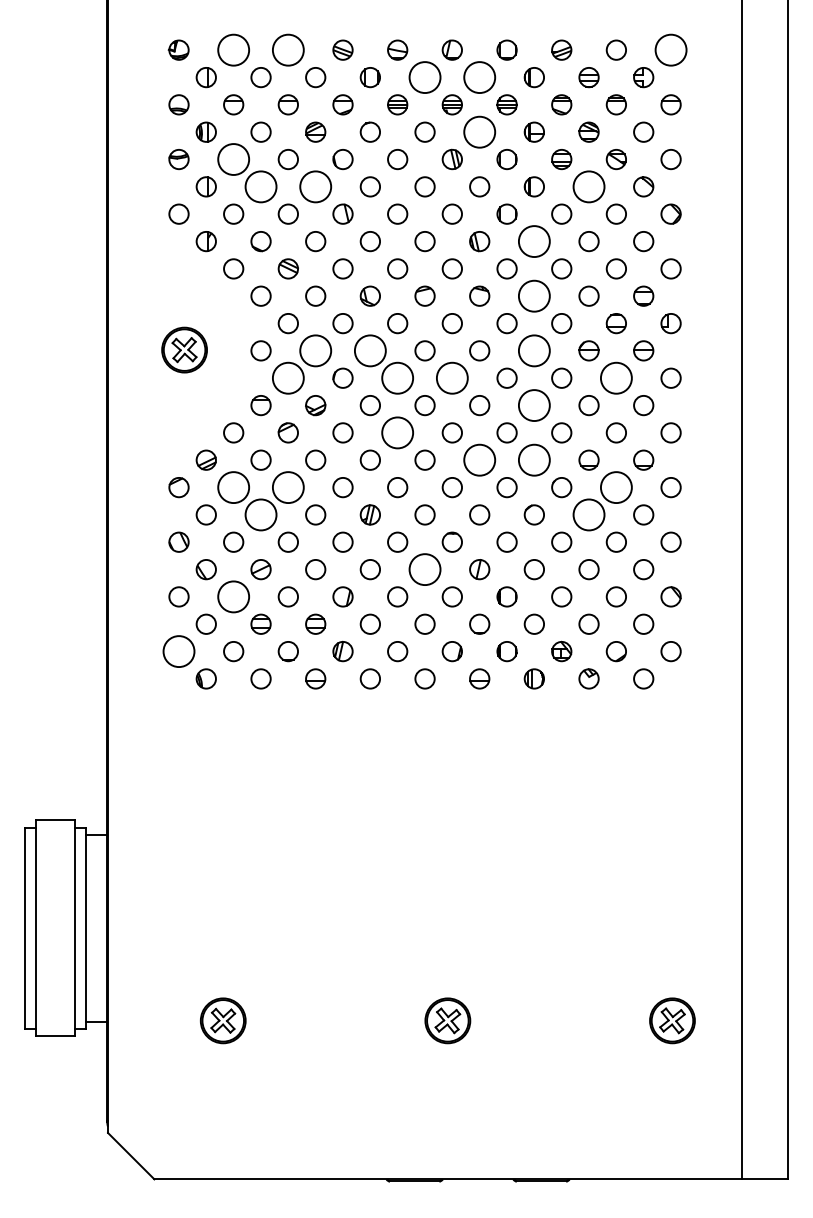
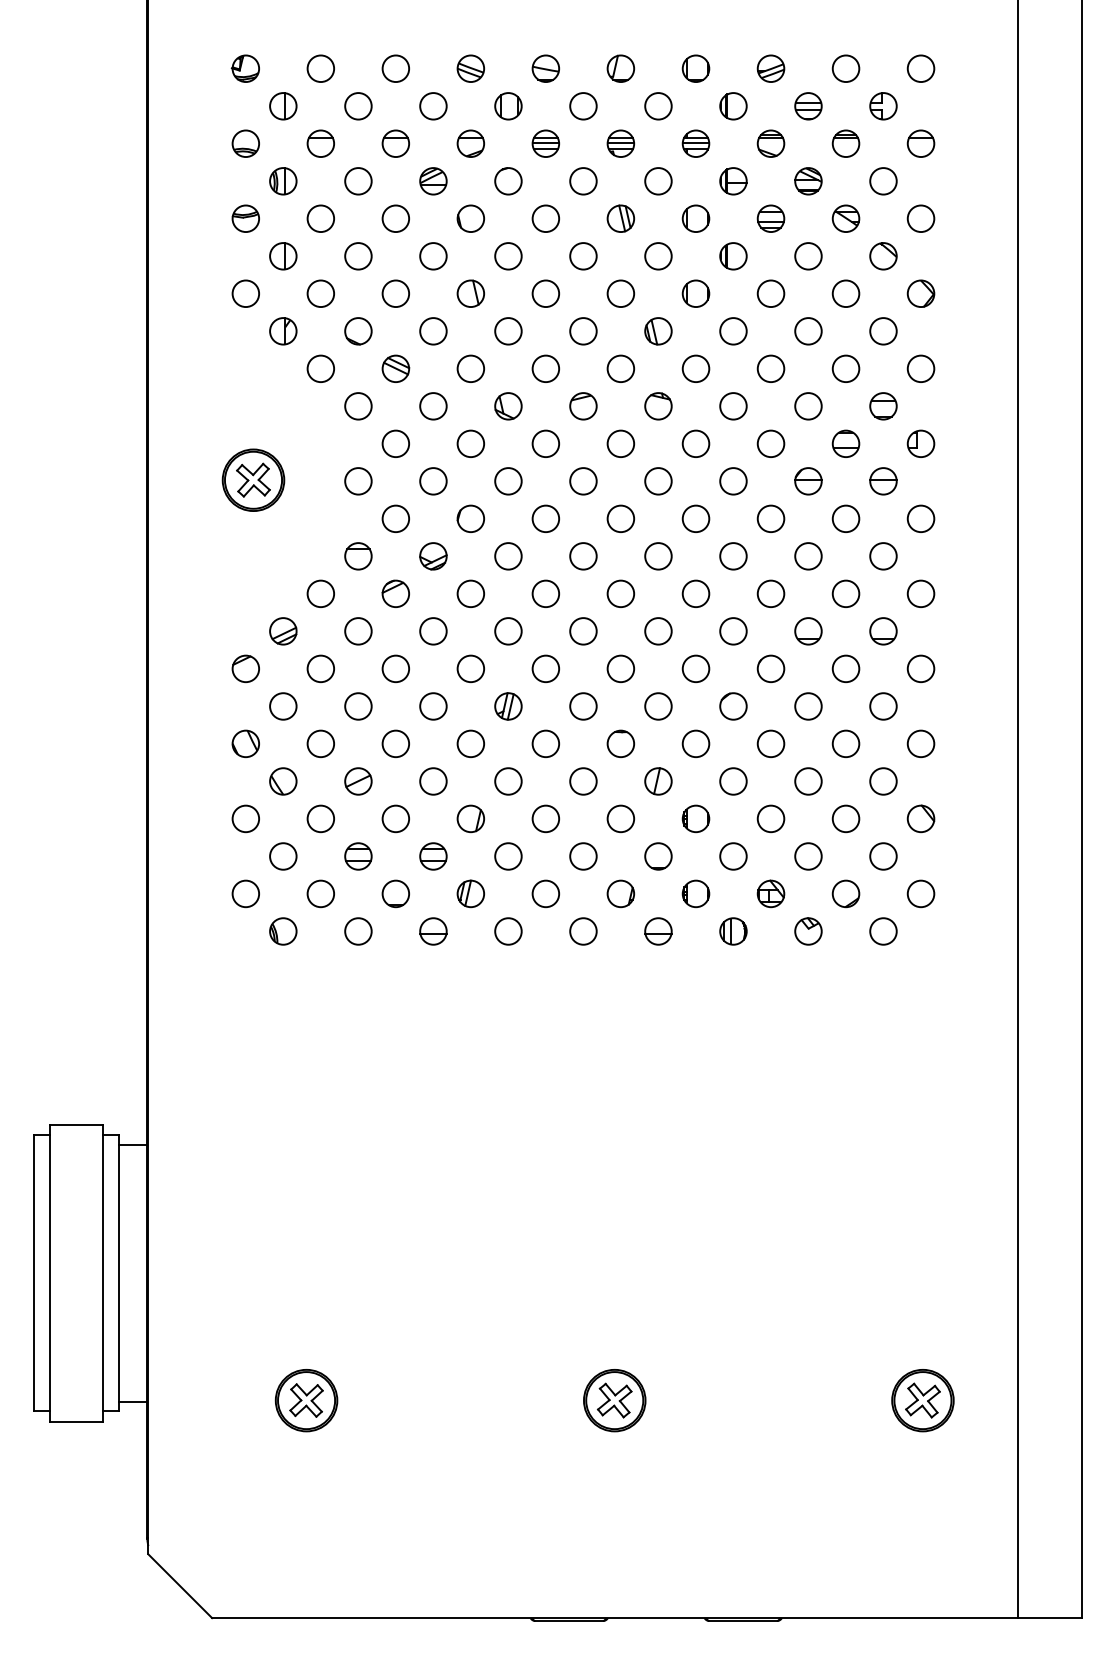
circle: (233, 49) -> (320, 67), size x0.62
circle: (288, 49) -> (396, 67), size x0.62
circle: (670, 49) -> (920, 67), size x0.62
circle: (424, 77) -> (582, 106), size x0.62
circle: (479, 77) -> (658, 106), size x0.62
circle: (479, 131) -> (658, 180), size x0.62
circle: (233, 159) -> (320, 218), size x0.62
circle: (260, 186) -> (357, 255), size x0.62
circle: (315, 186) -> (433, 255), size x0.62
circle: (588, 186) -> (807, 255), size x0.62
circle: (534, 241) -> (733, 331), size x0.62
circle: (534, 295) -> (733, 405), size x0.62
circle: (315, 350) -> (433, 480), size x0.62
circle: (370, 350) -> (508, 480), size x0.62
circle: (534, 350) -> (733, 480), size x0.62
circle: (288, 377) -> (396, 517), size x0.62
circle: (397, 377) -> (545, 517), size x0.62
circle: (452, 377) -> (621, 517), size x0.62
circle: (616, 377) -> (846, 517), size x0.62
circle: (534, 405) -> (733, 556), size x0.62
circle: (397, 432) -> (545, 593), size x0.62
circle: (479, 459) -> (658, 630), size x0.62
circle: (534, 459) -> (733, 630), size x0.62
circle: (233, 487) -> (320, 668), size x0.62
circle: (288, 487) -> (396, 668), size x0.62
circle: (616, 487) -> (846, 668), size x0.62
circle: (260, 514) -> (357, 705), size x0.62
circle: (588, 514) -> (807, 705), size x0.62
circle: (424, 569) -> (582, 781), size x0.62
circle: (233, 596) -> (320, 818), size x0.62
circle: (178, 651) -> (245, 893), size x0.62

